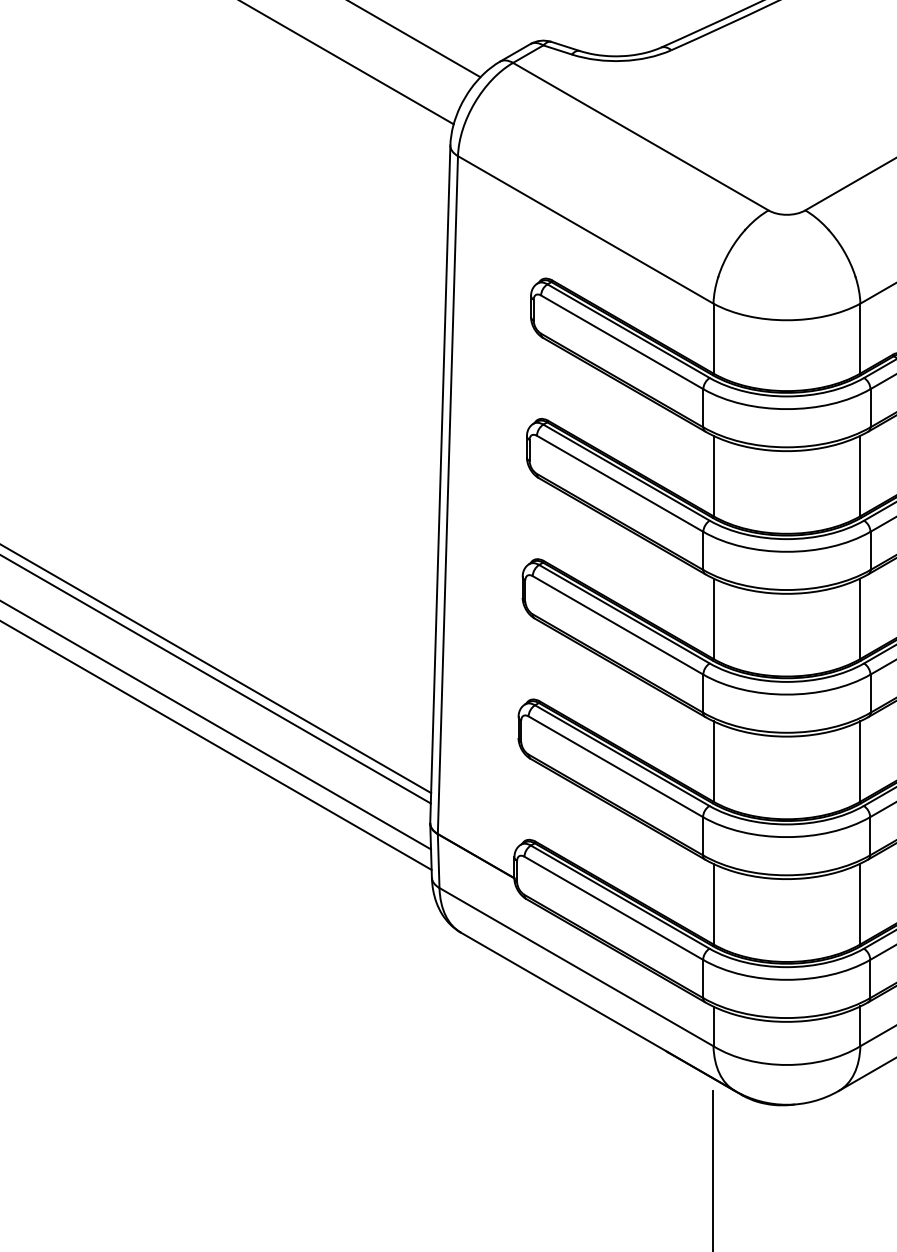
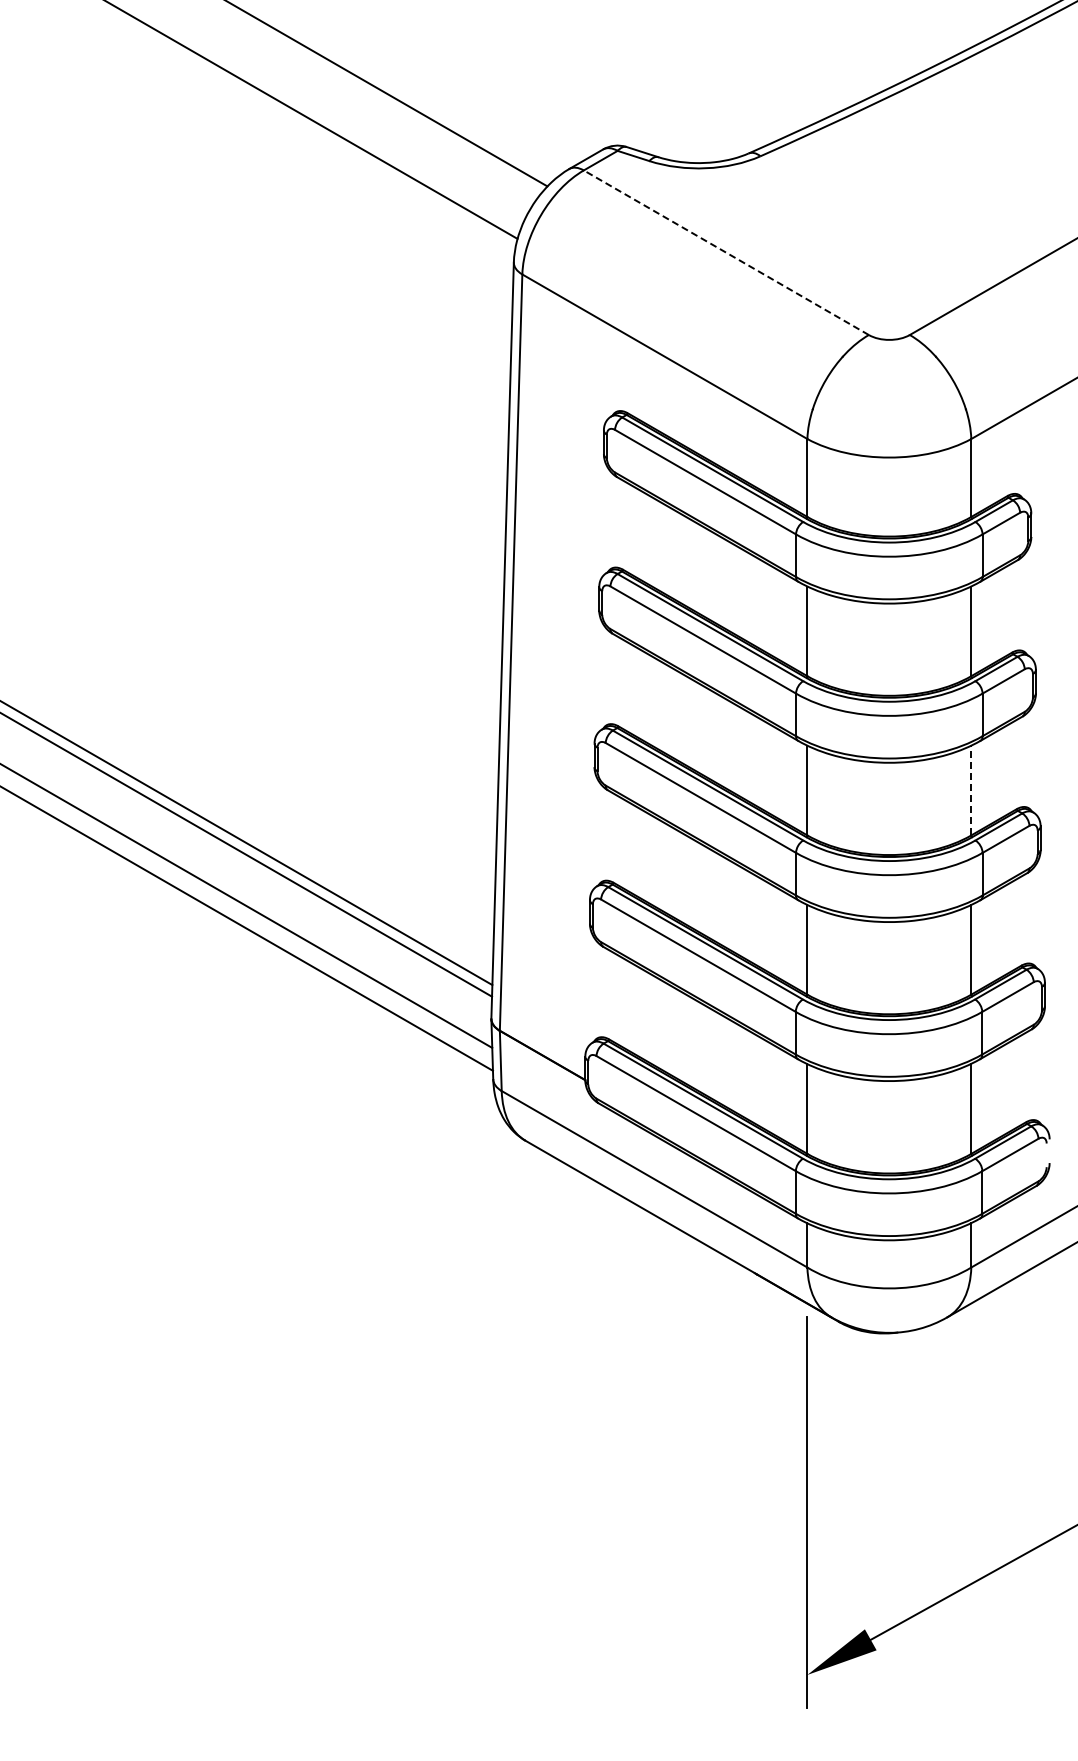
line: (640, 136) -> (726, 252), solid -> dashed
line: (860, 618) -> (971, 790), solid -> dashed

